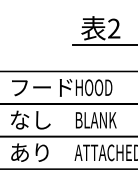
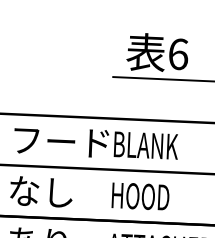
text: (114, 28) -> (178, 54), 2 -> 6
text: (96, 87) -> (146, 145), HOOD -> BLANK
text: (96, 120) -> (144, 197), BLANK -> HOOD

